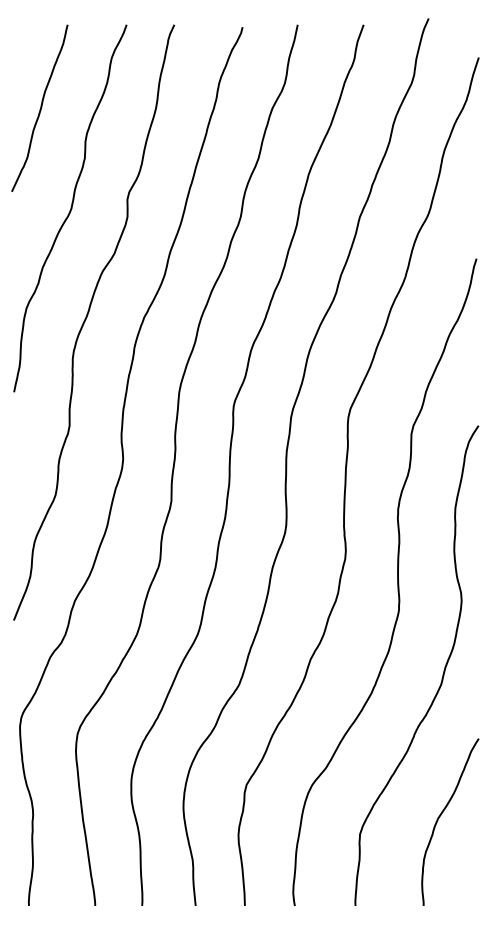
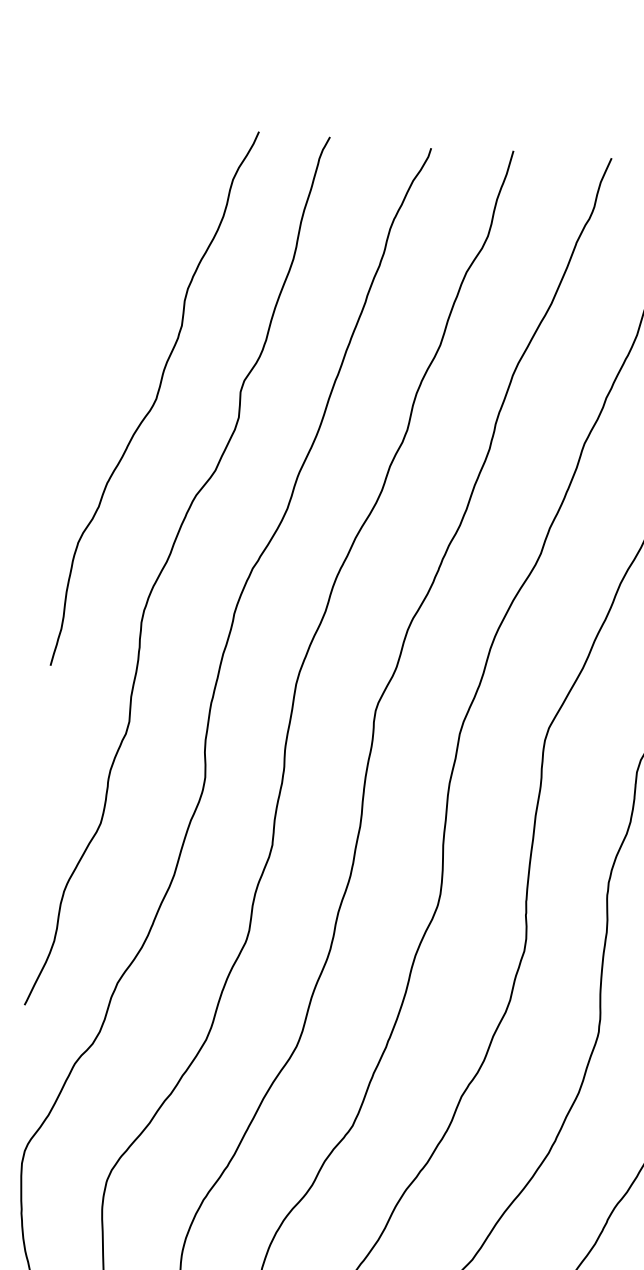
curve: (40, 107) -> (121, 245), removed

